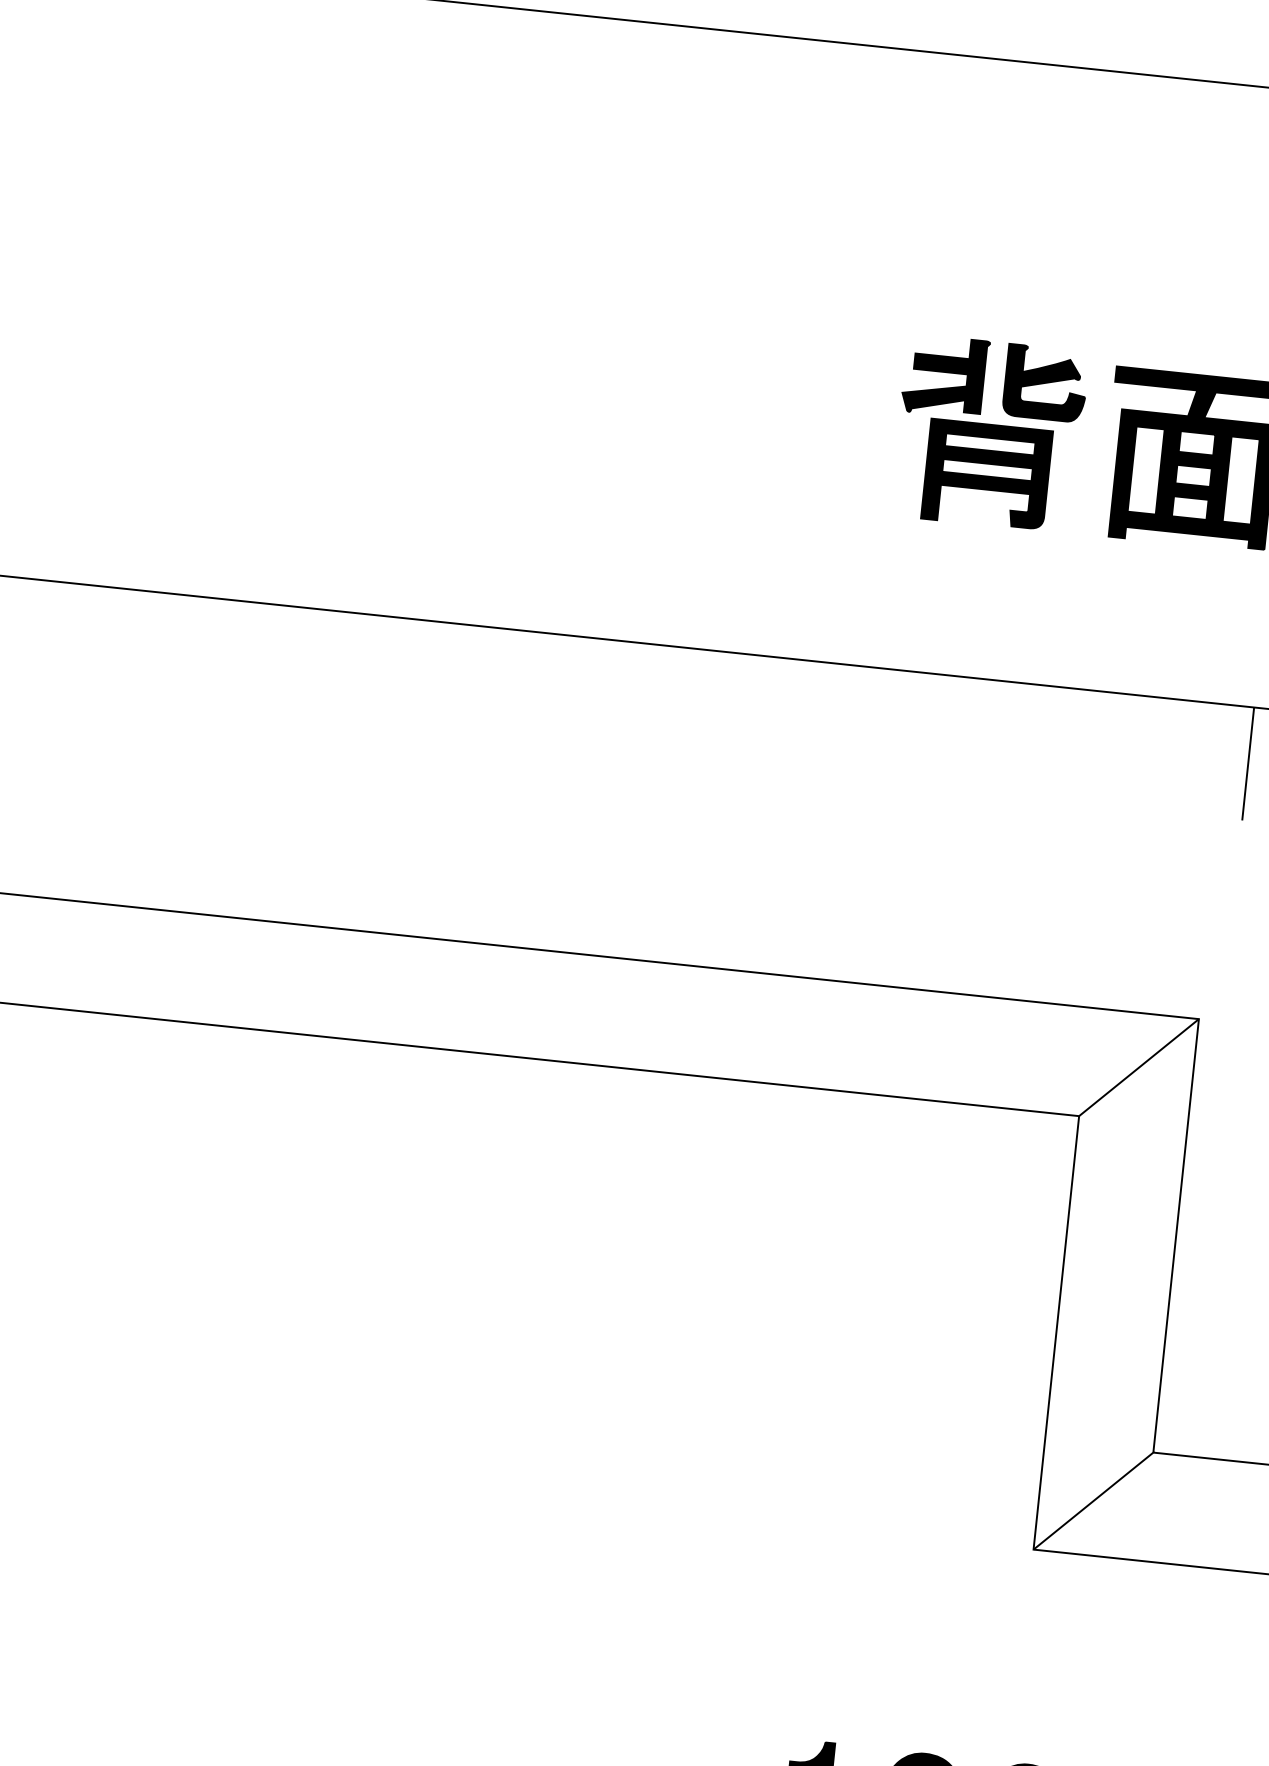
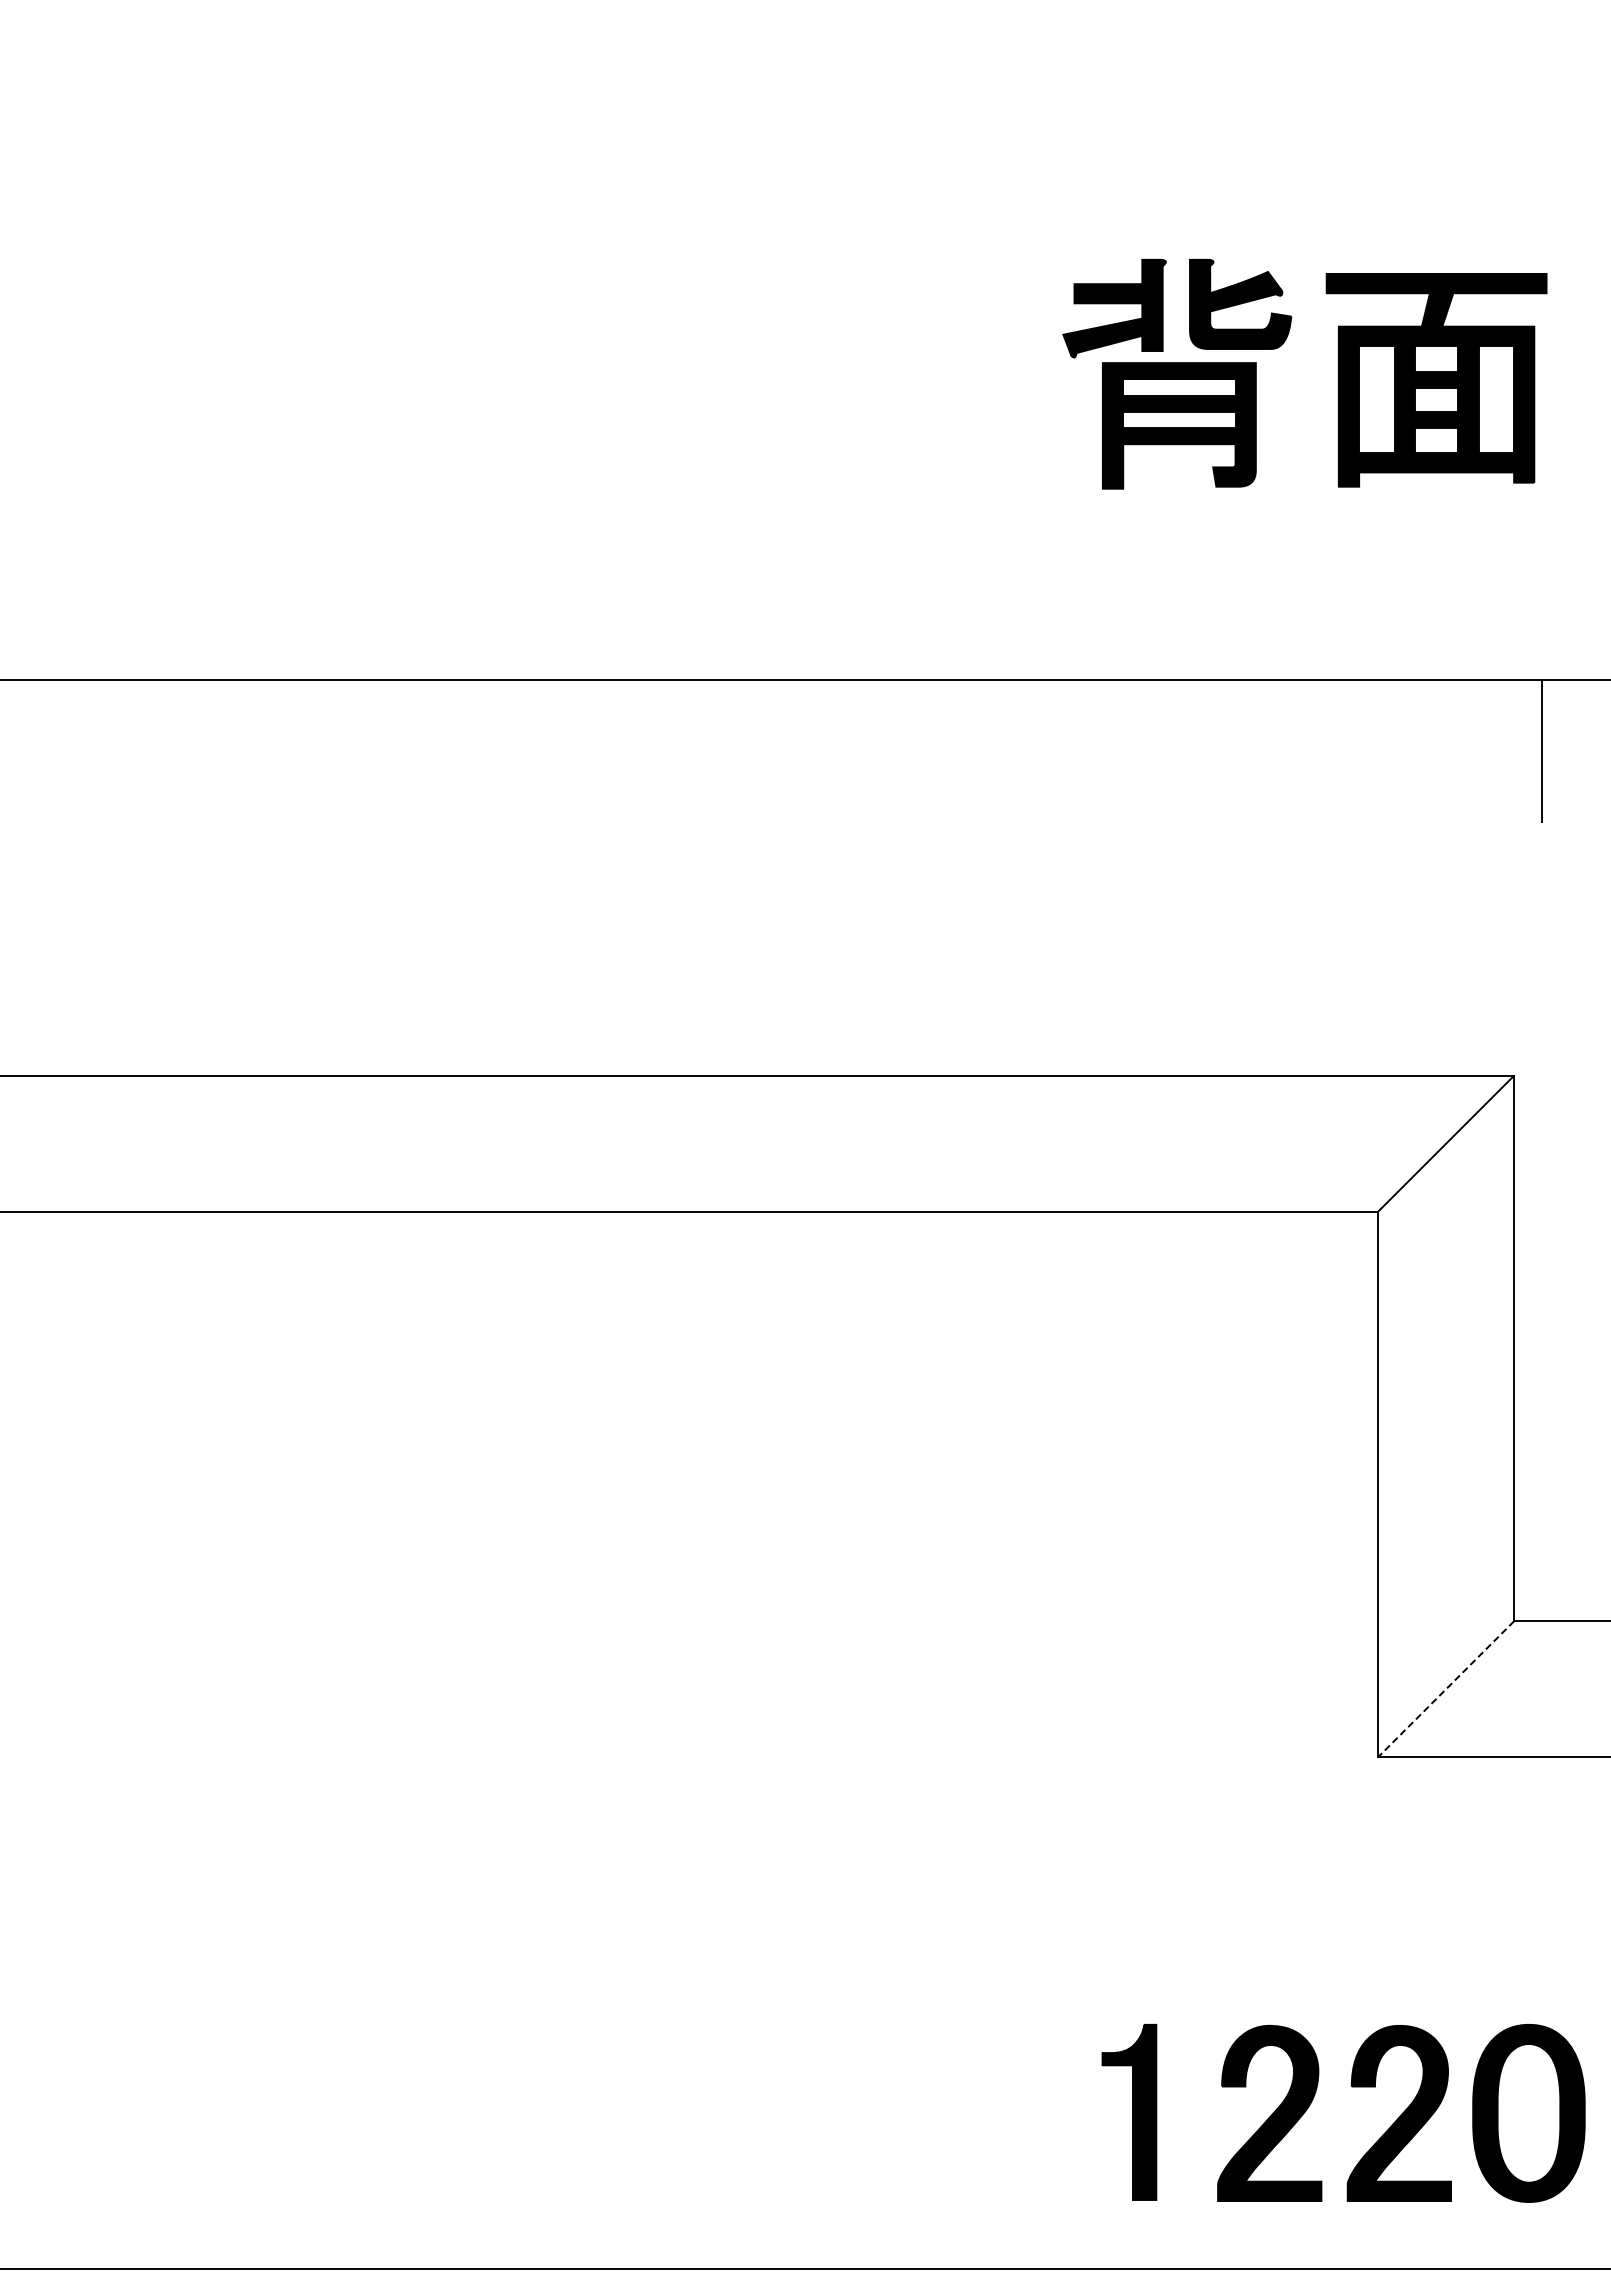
line: (1093, 1501) -> (1445, 1689), solid -> dashed

